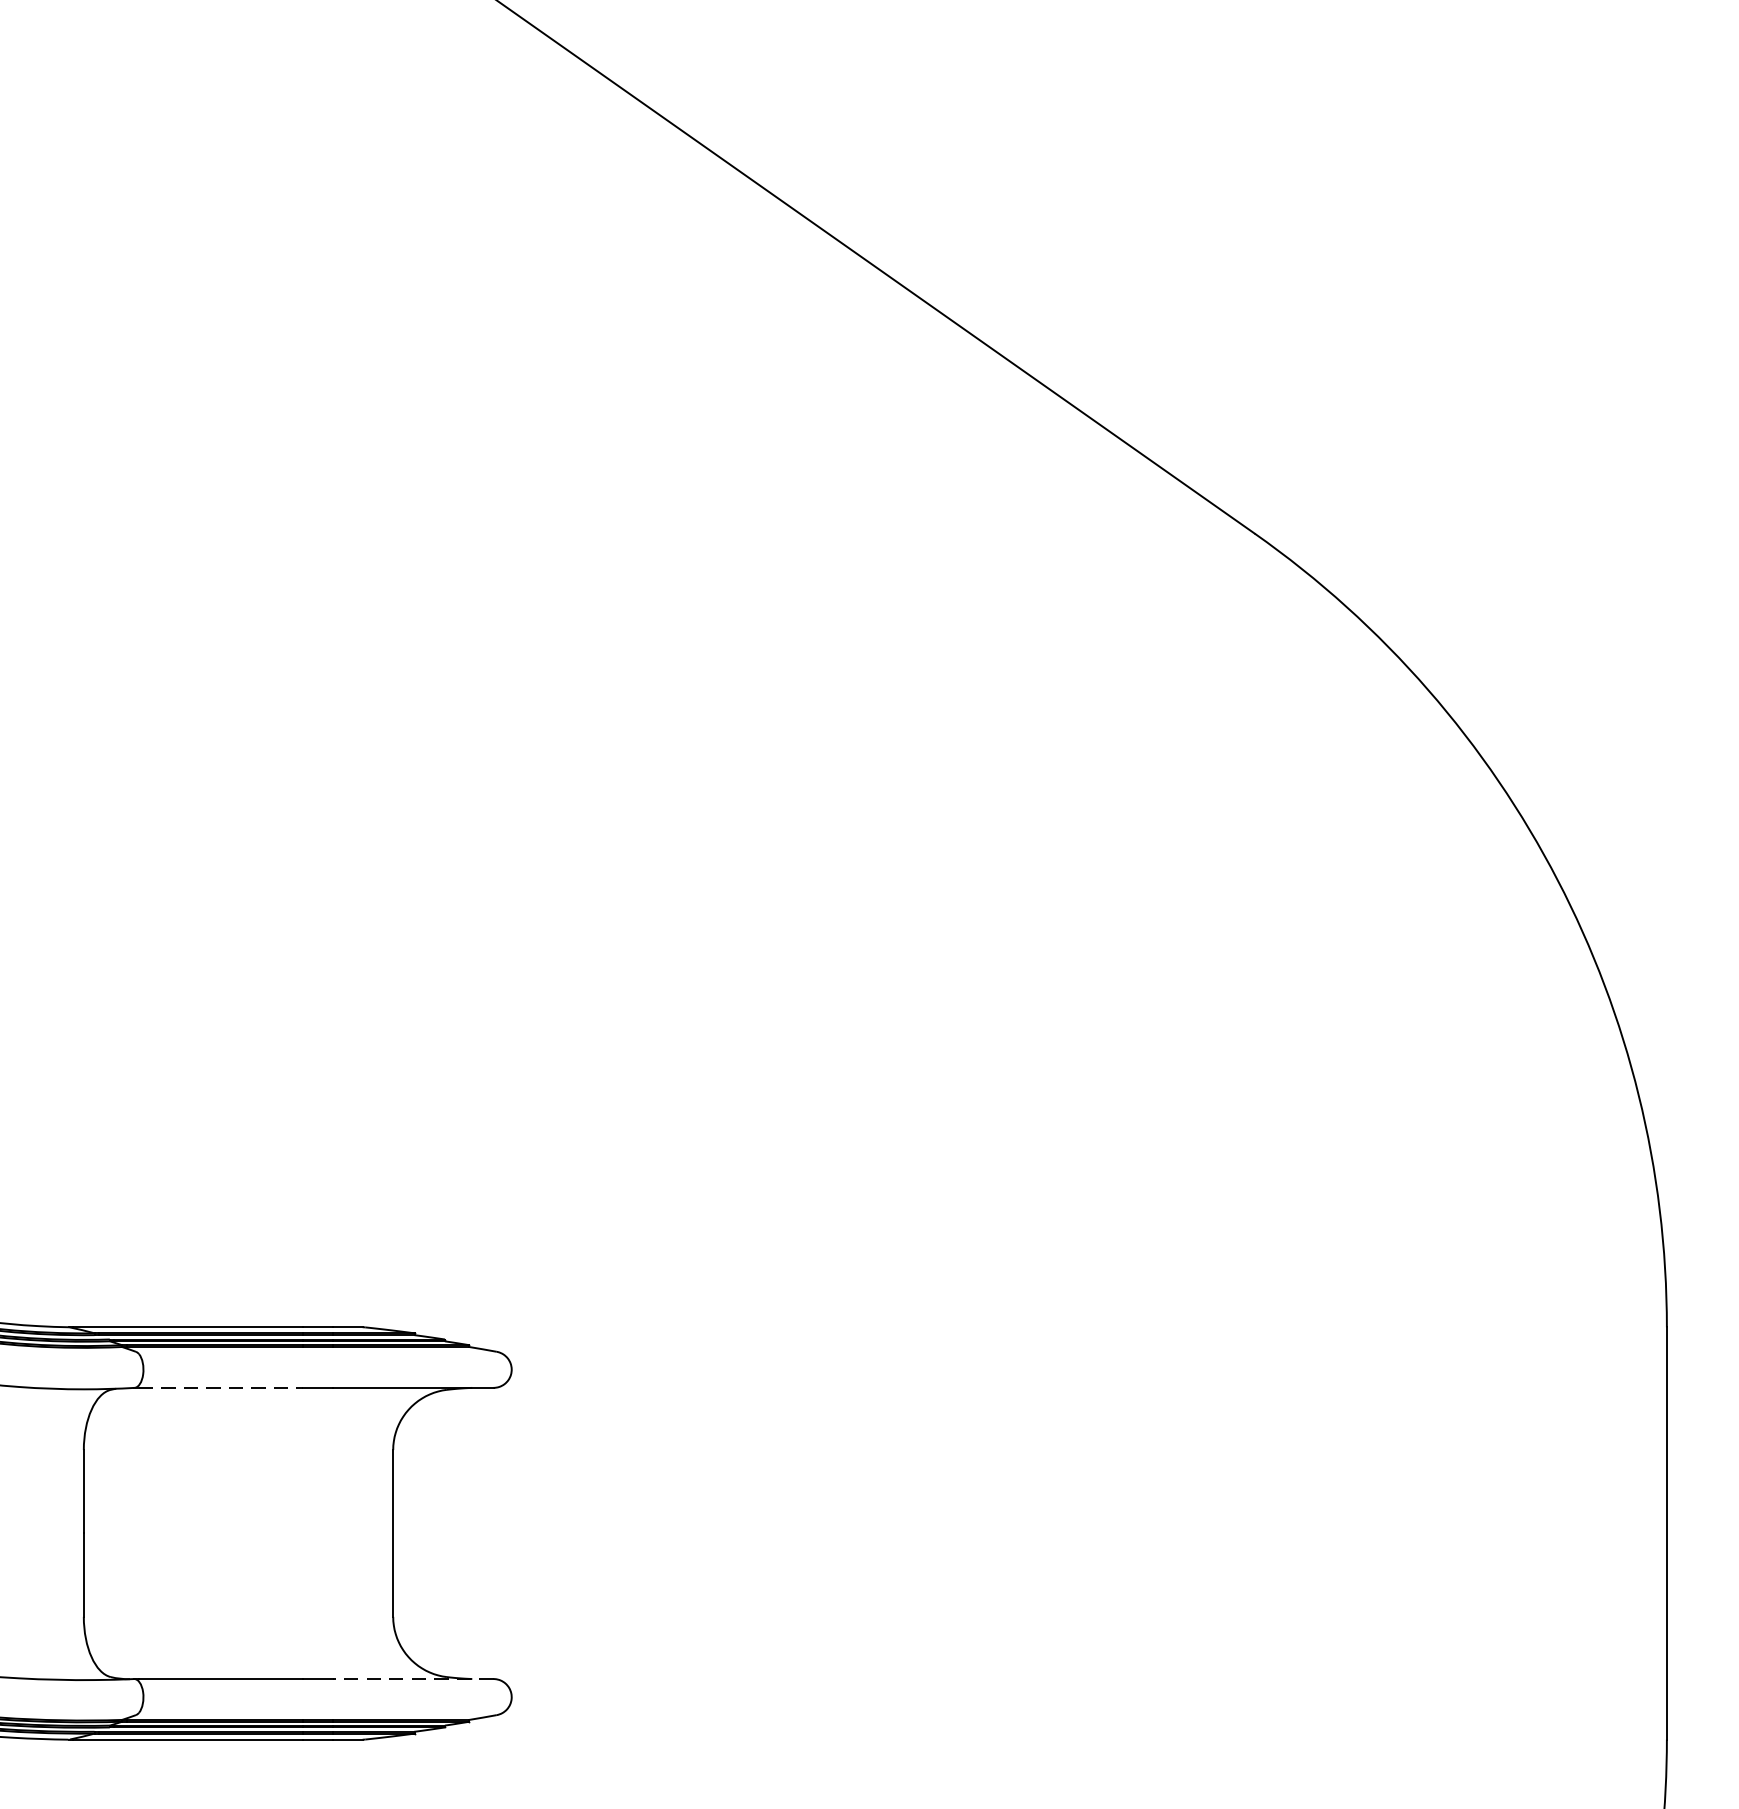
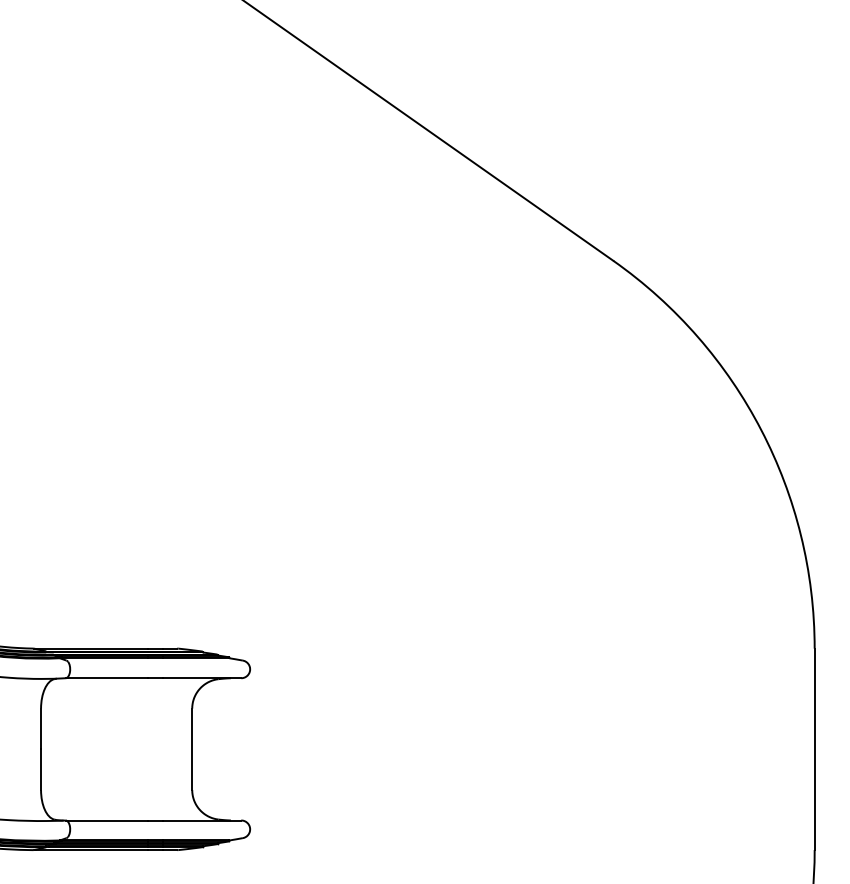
line: (219, 1388) -> (107, 678), dashed -> solid
line: (412, 1679) -> (201, 820), dashed -> solid

